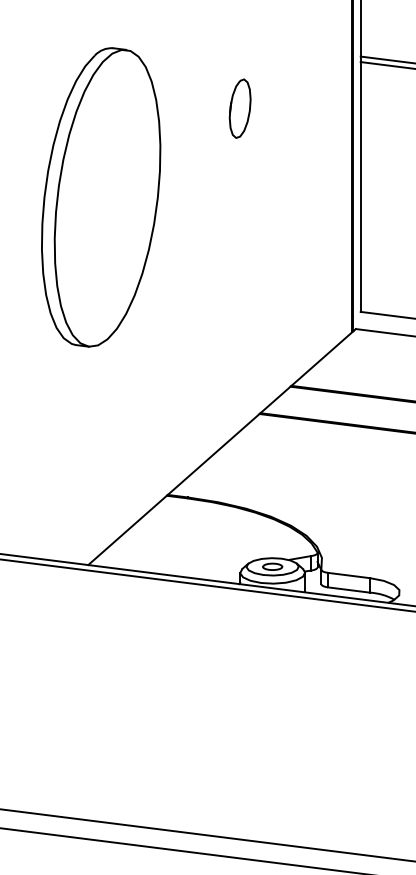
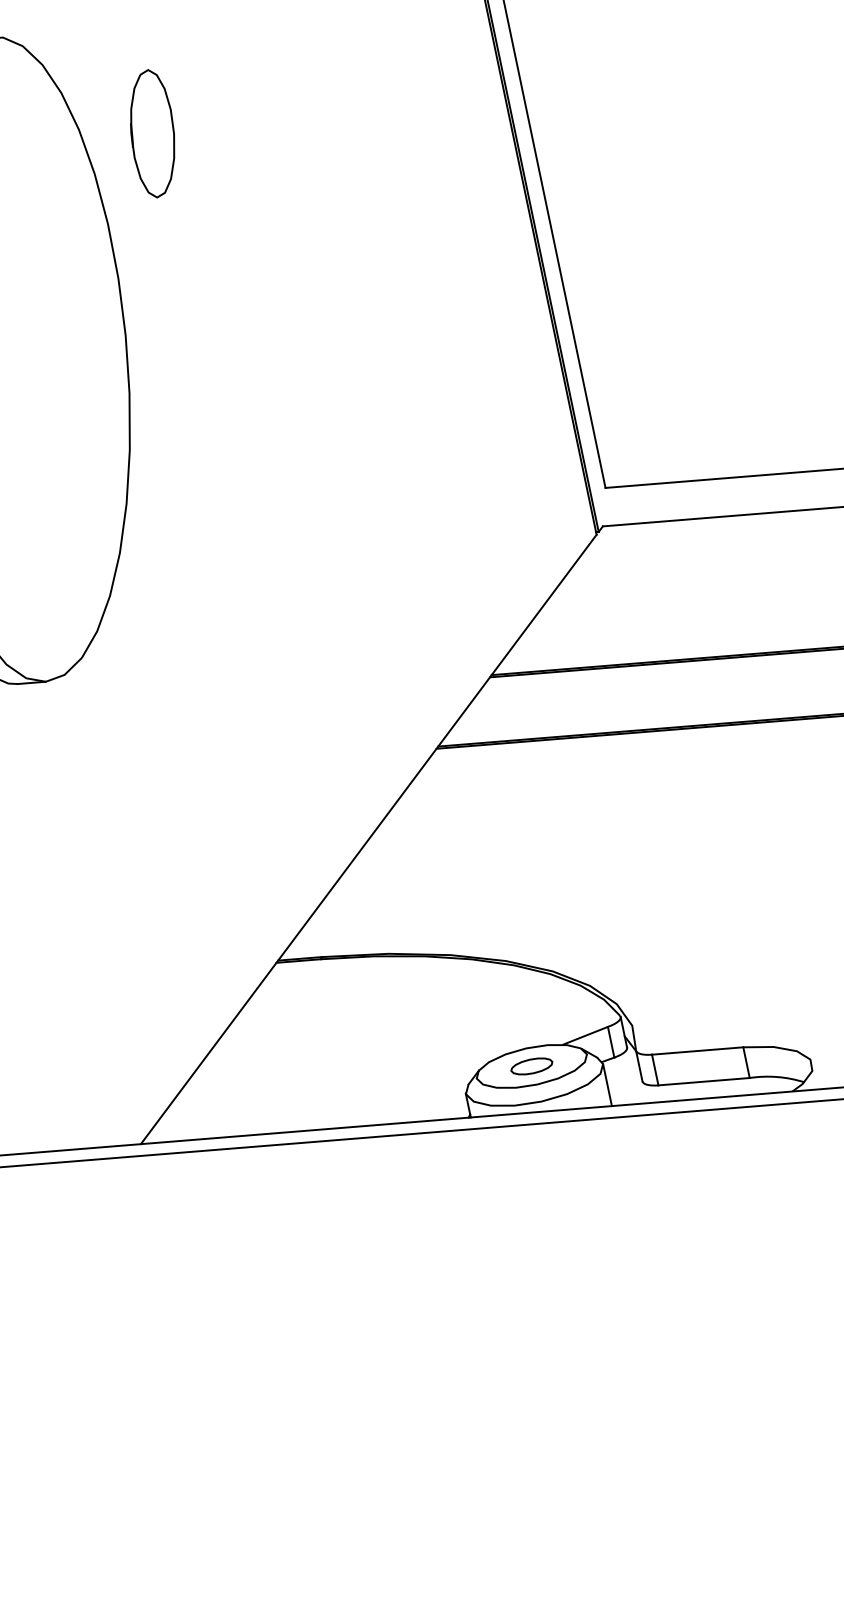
part: (239, 108) -> (151, 133), moved

